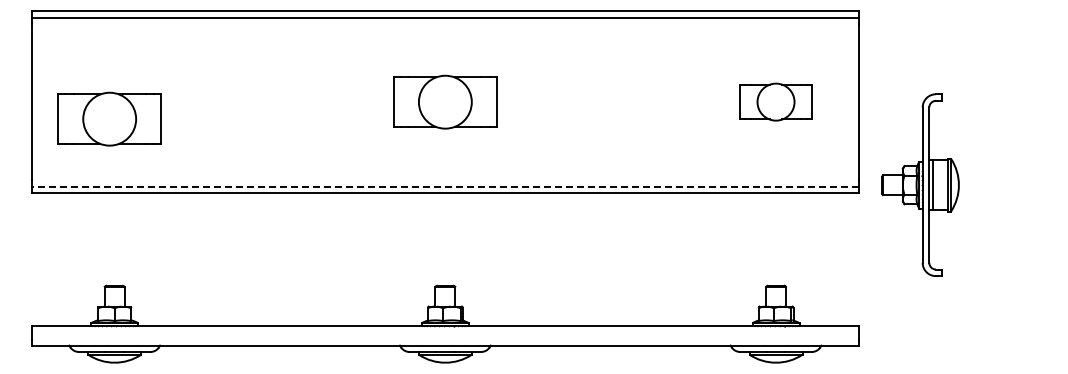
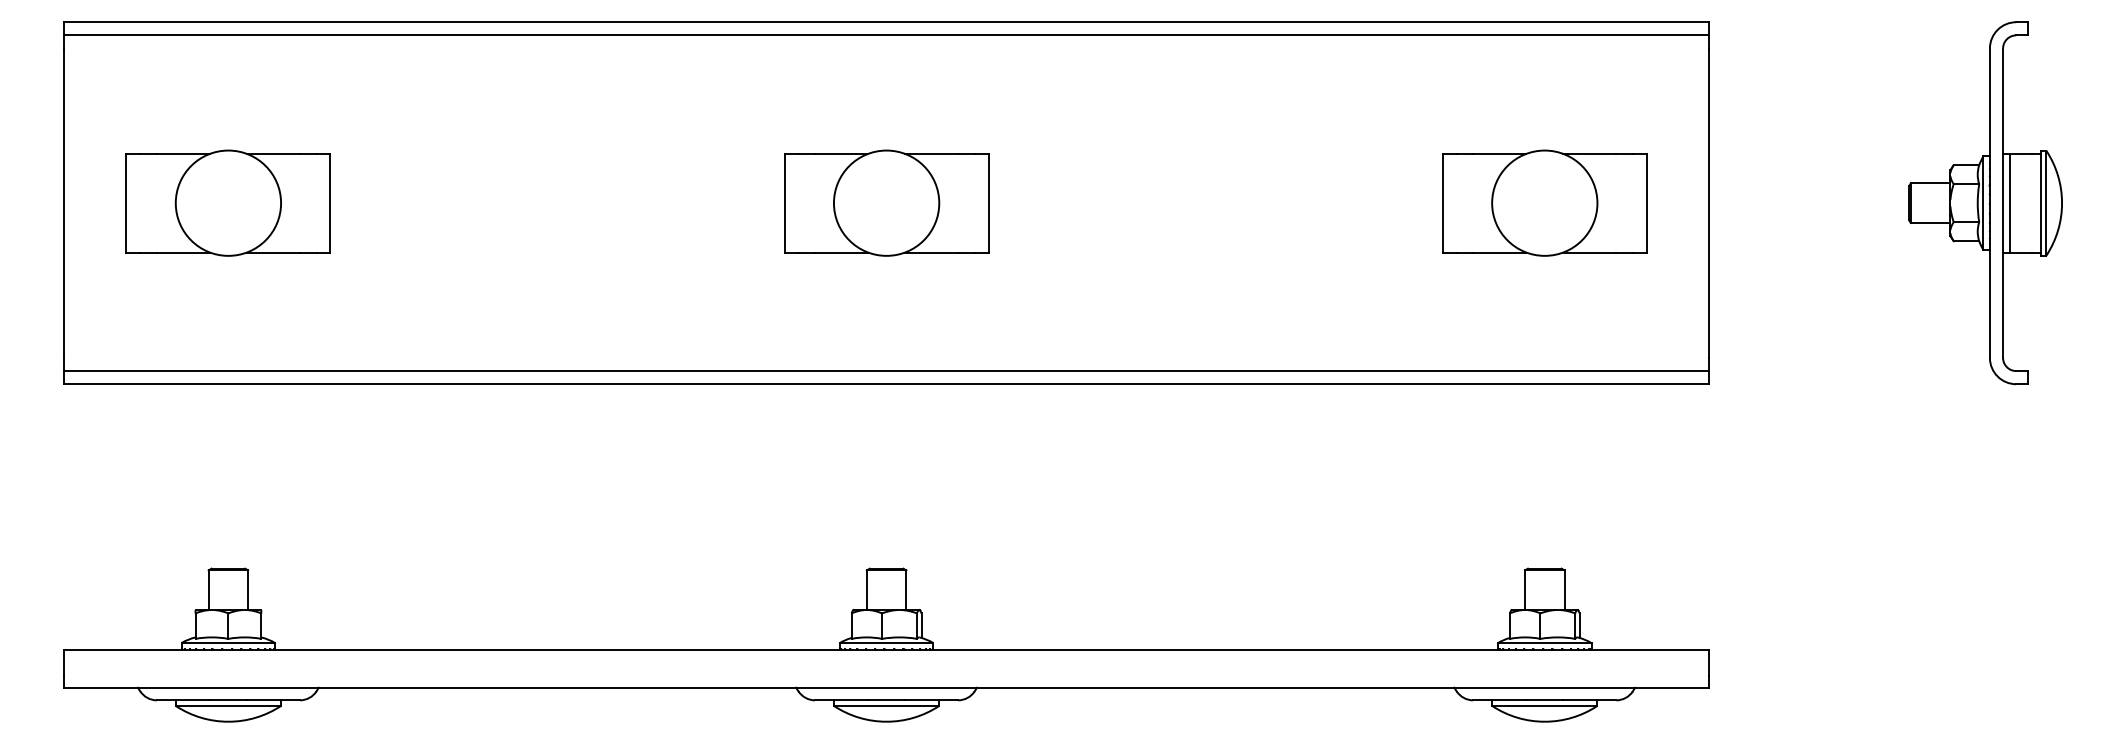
part: (775, 101) -> (1543, 201), size x1.43
part: (109, 118) -> (228, 201), moved
part: (920, 184) -> (1985, 201), moved
line: (444, 186) -> (884, 371), dashed -> solid

